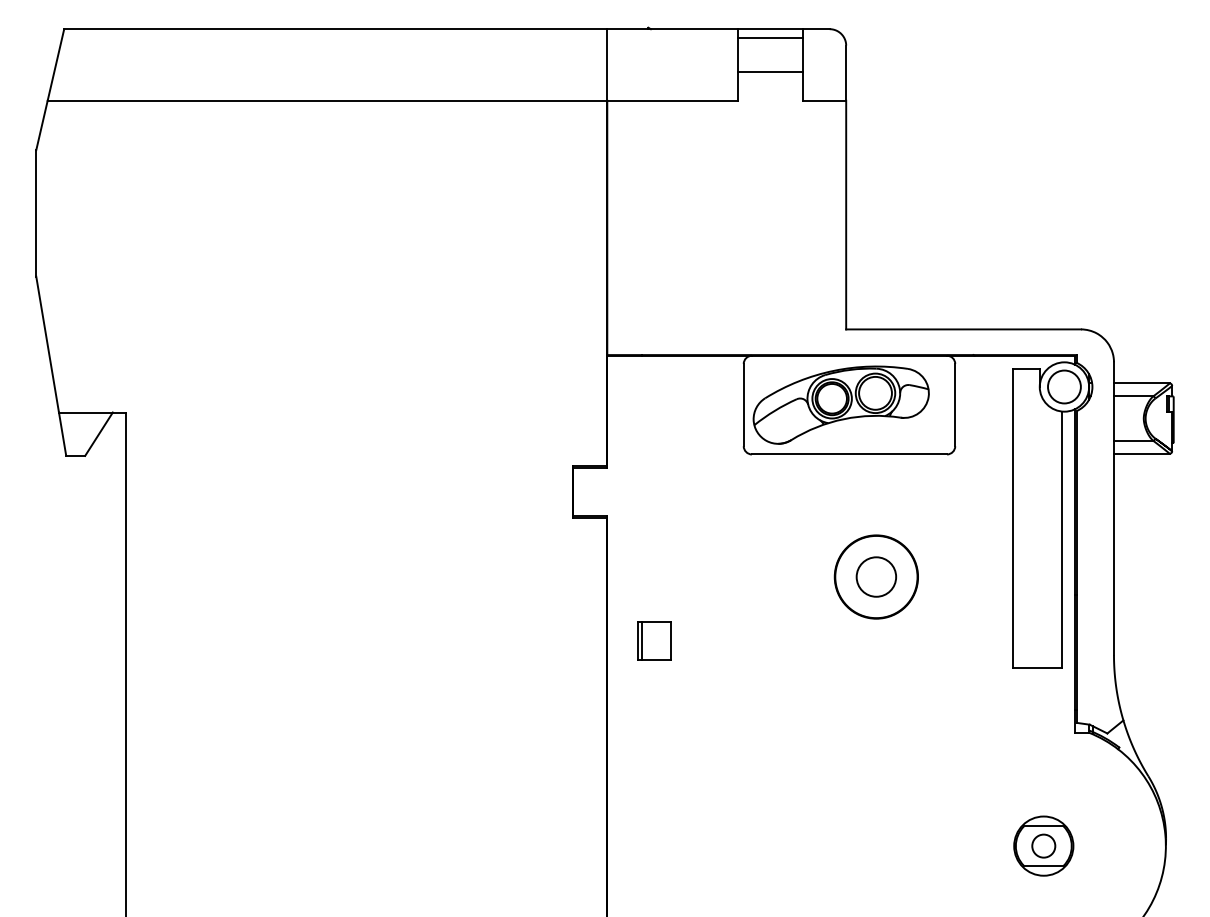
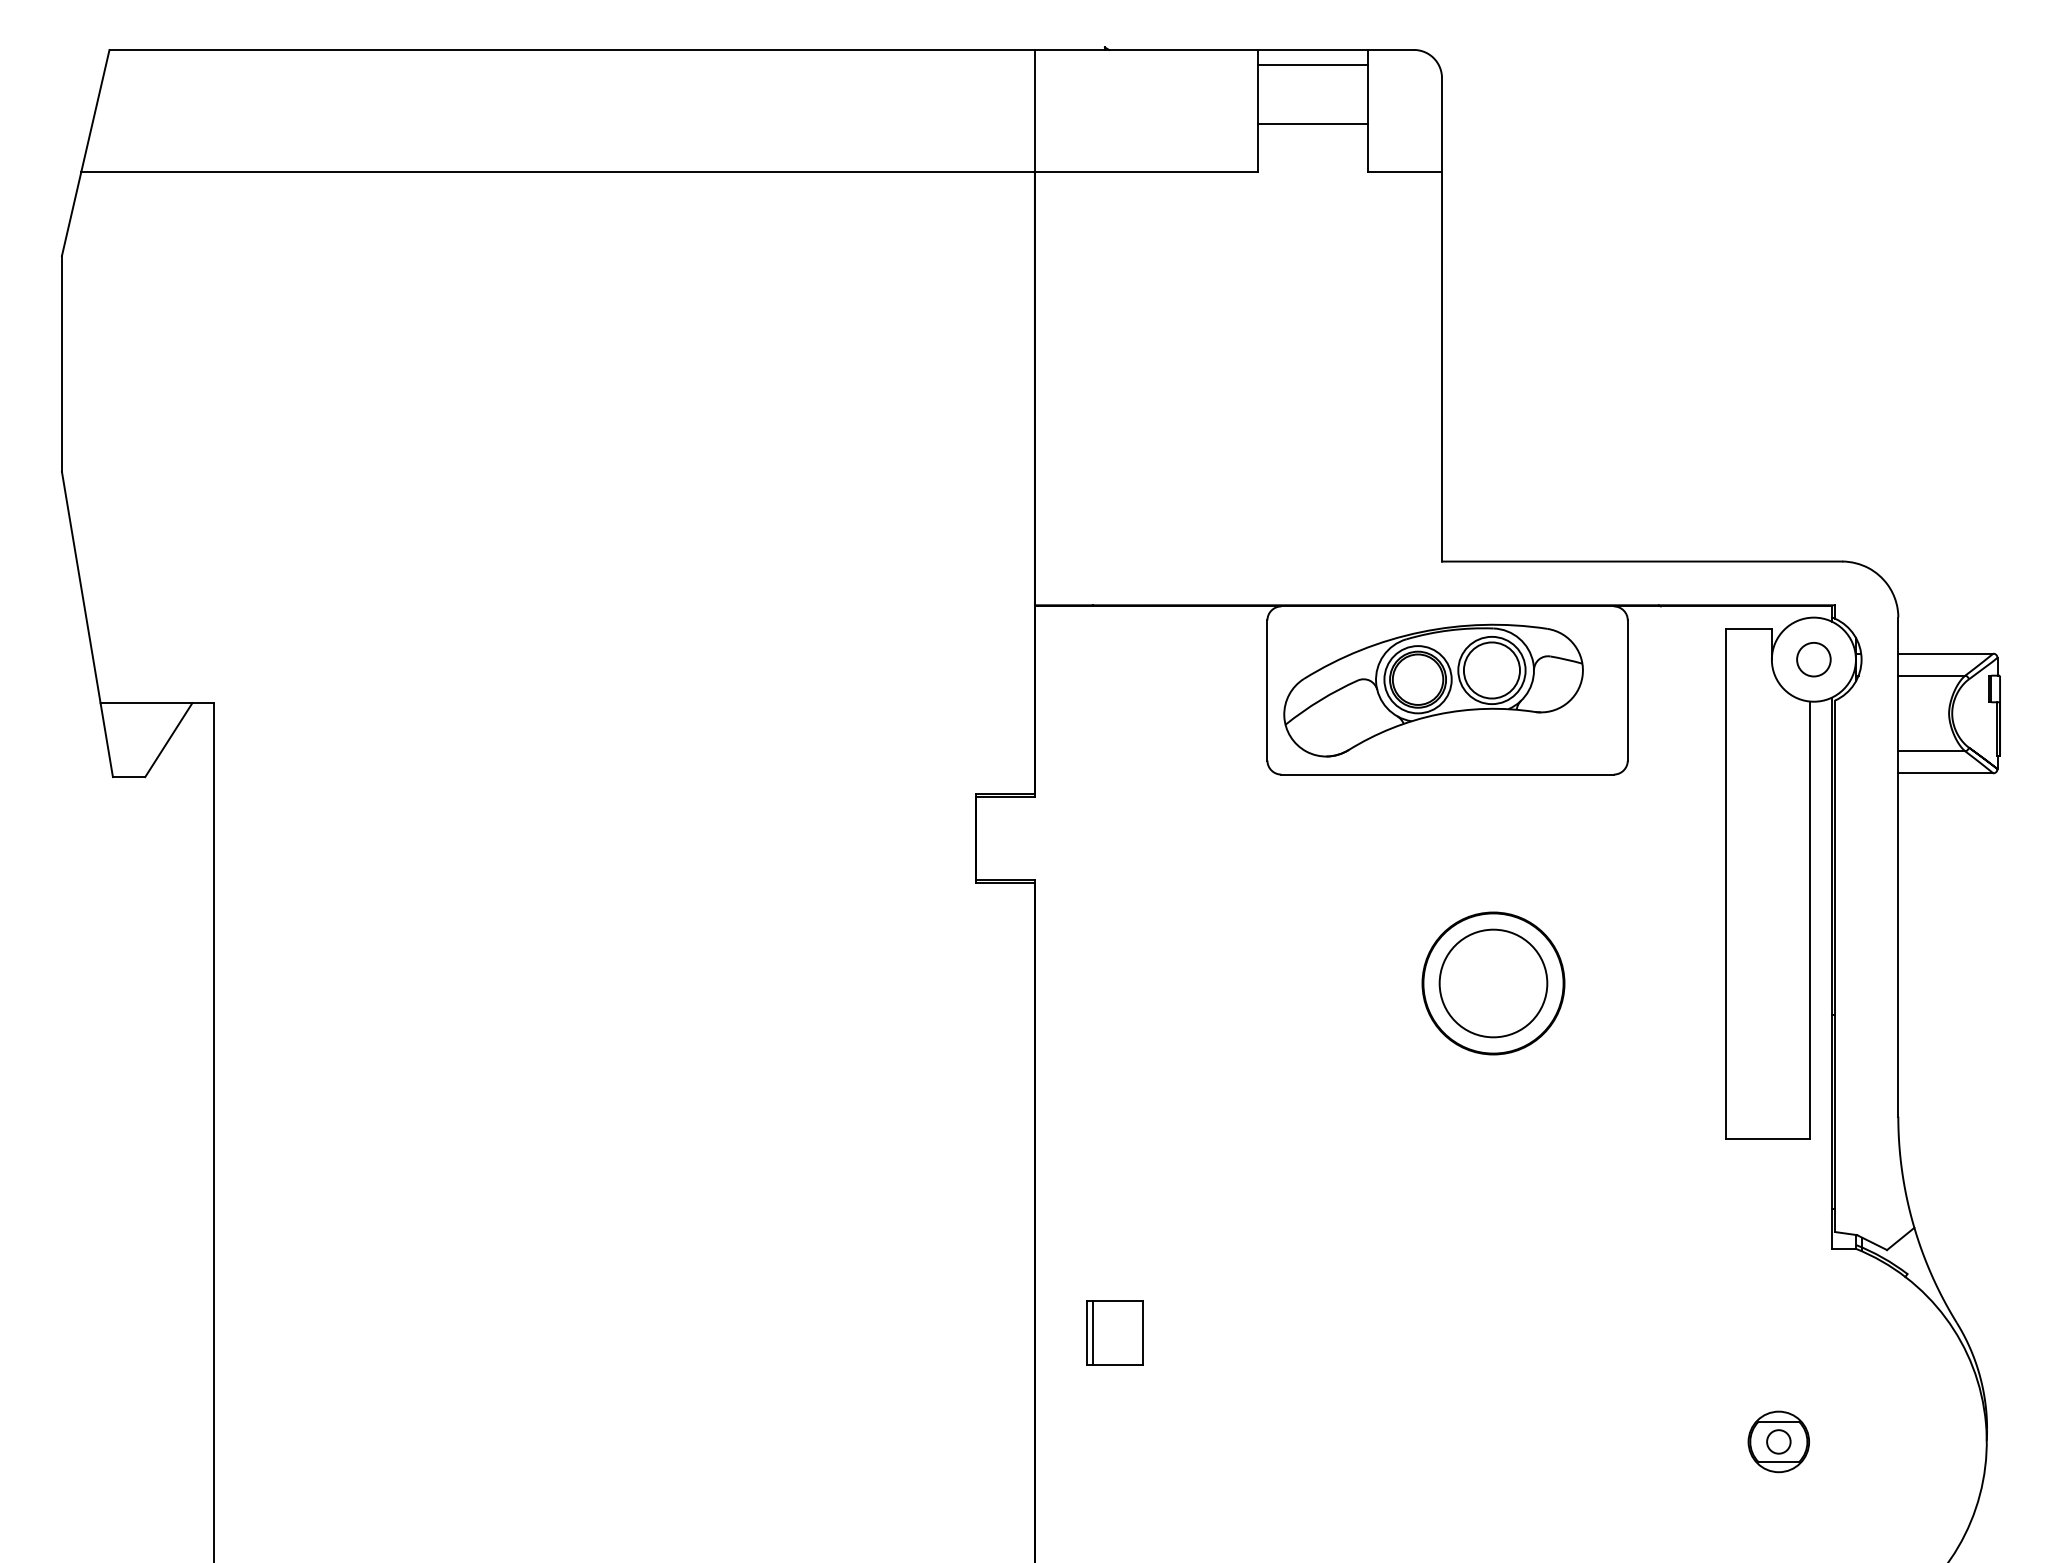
circle: (1064, 386) -> (1813, 658), size x0.6
circle: (876, 576) -> (1493, 982), size x1.6
part: (654, 640) -> (1115, 1331), moved
part: (1043, 845) -> (1778, 1440), size x0.6

